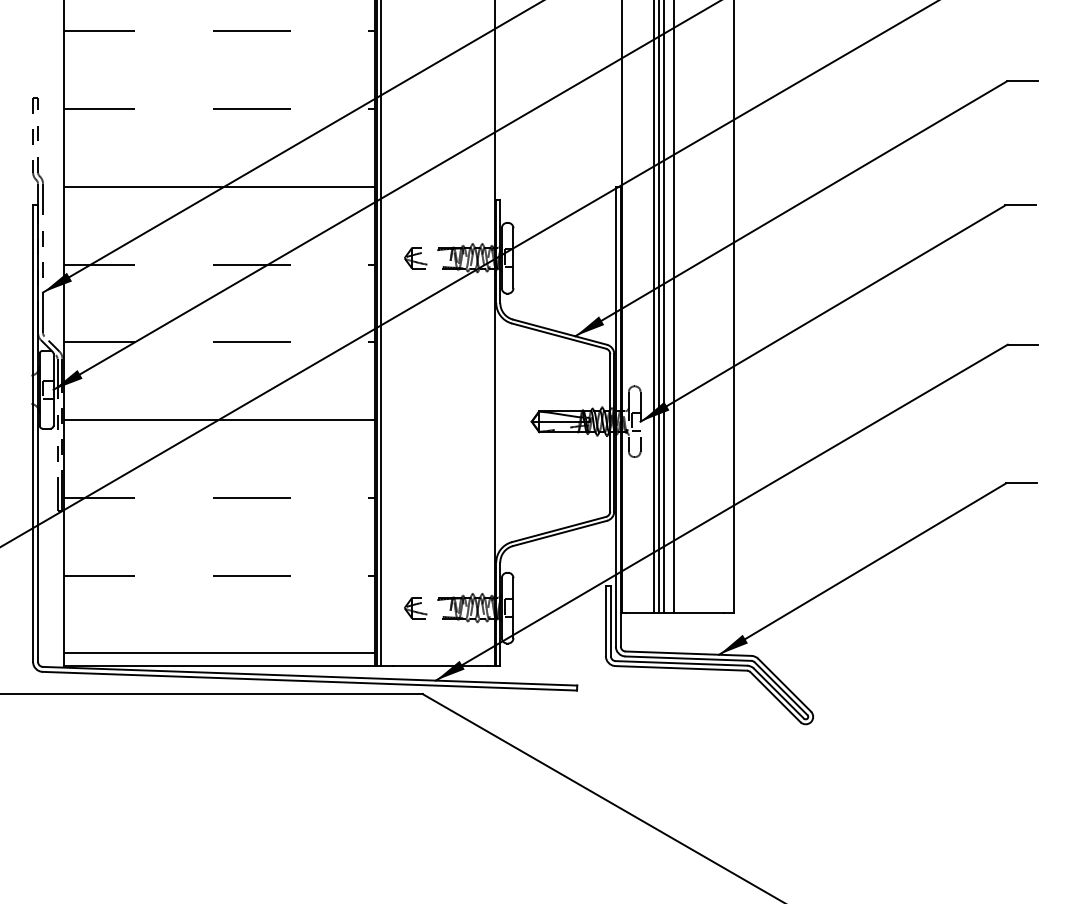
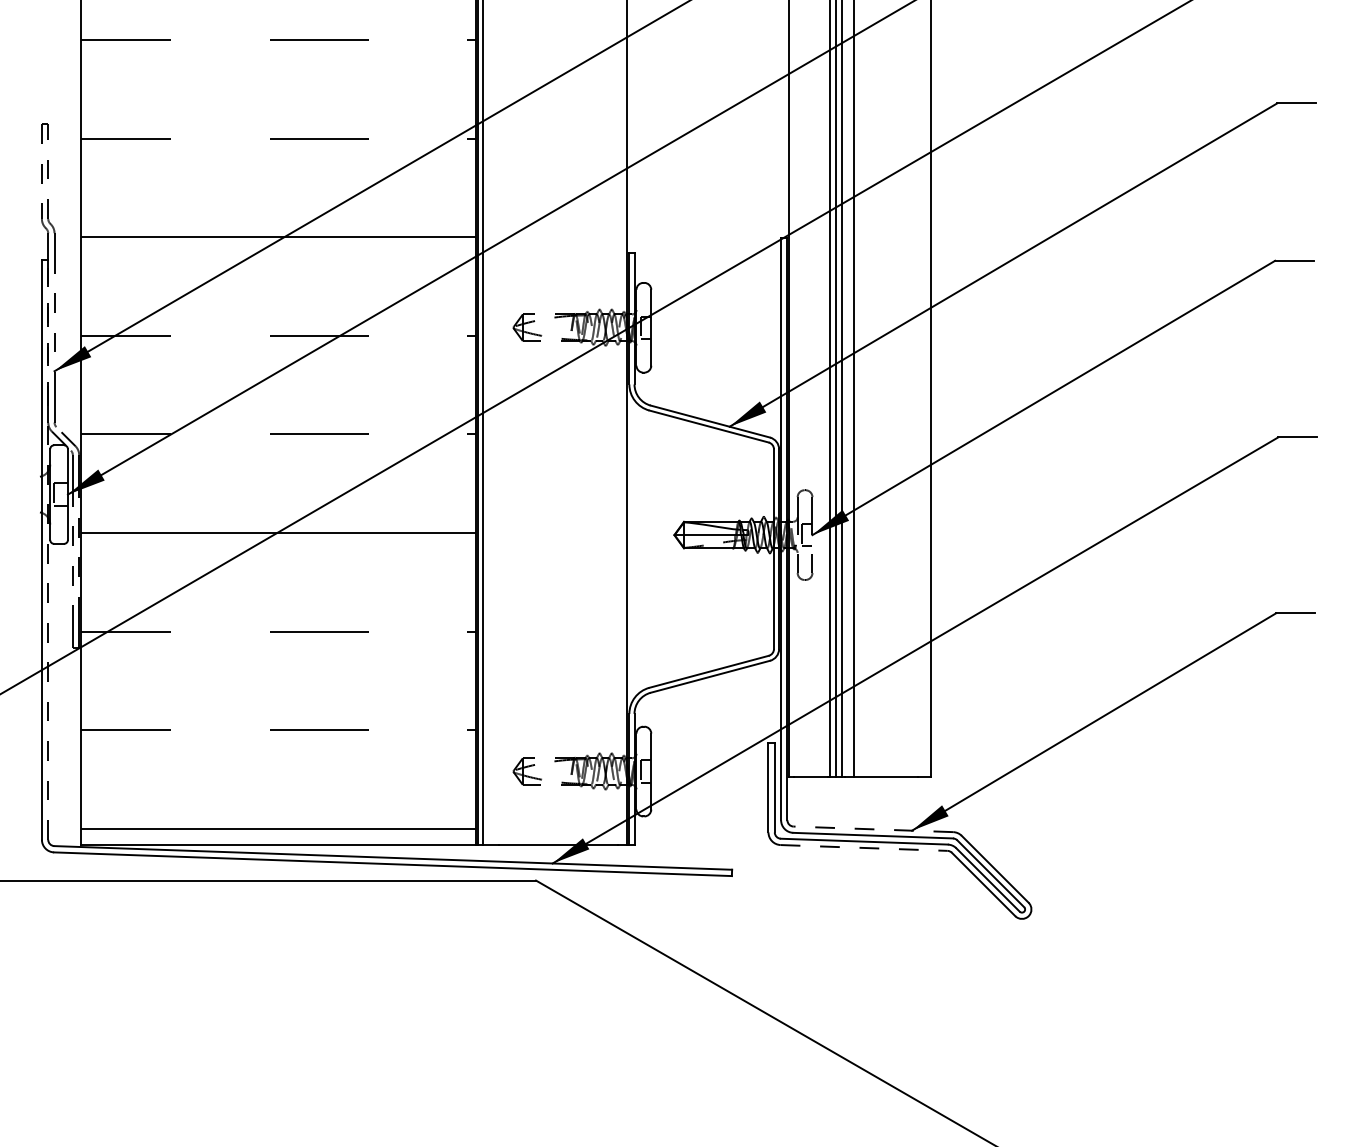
line: (38, 432) -> (48, 548), solid -> dashed
line: (688, 653) -> (873, 829), solid -> dashed
line: (681, 668) -> (864, 848), solid -> dashed

